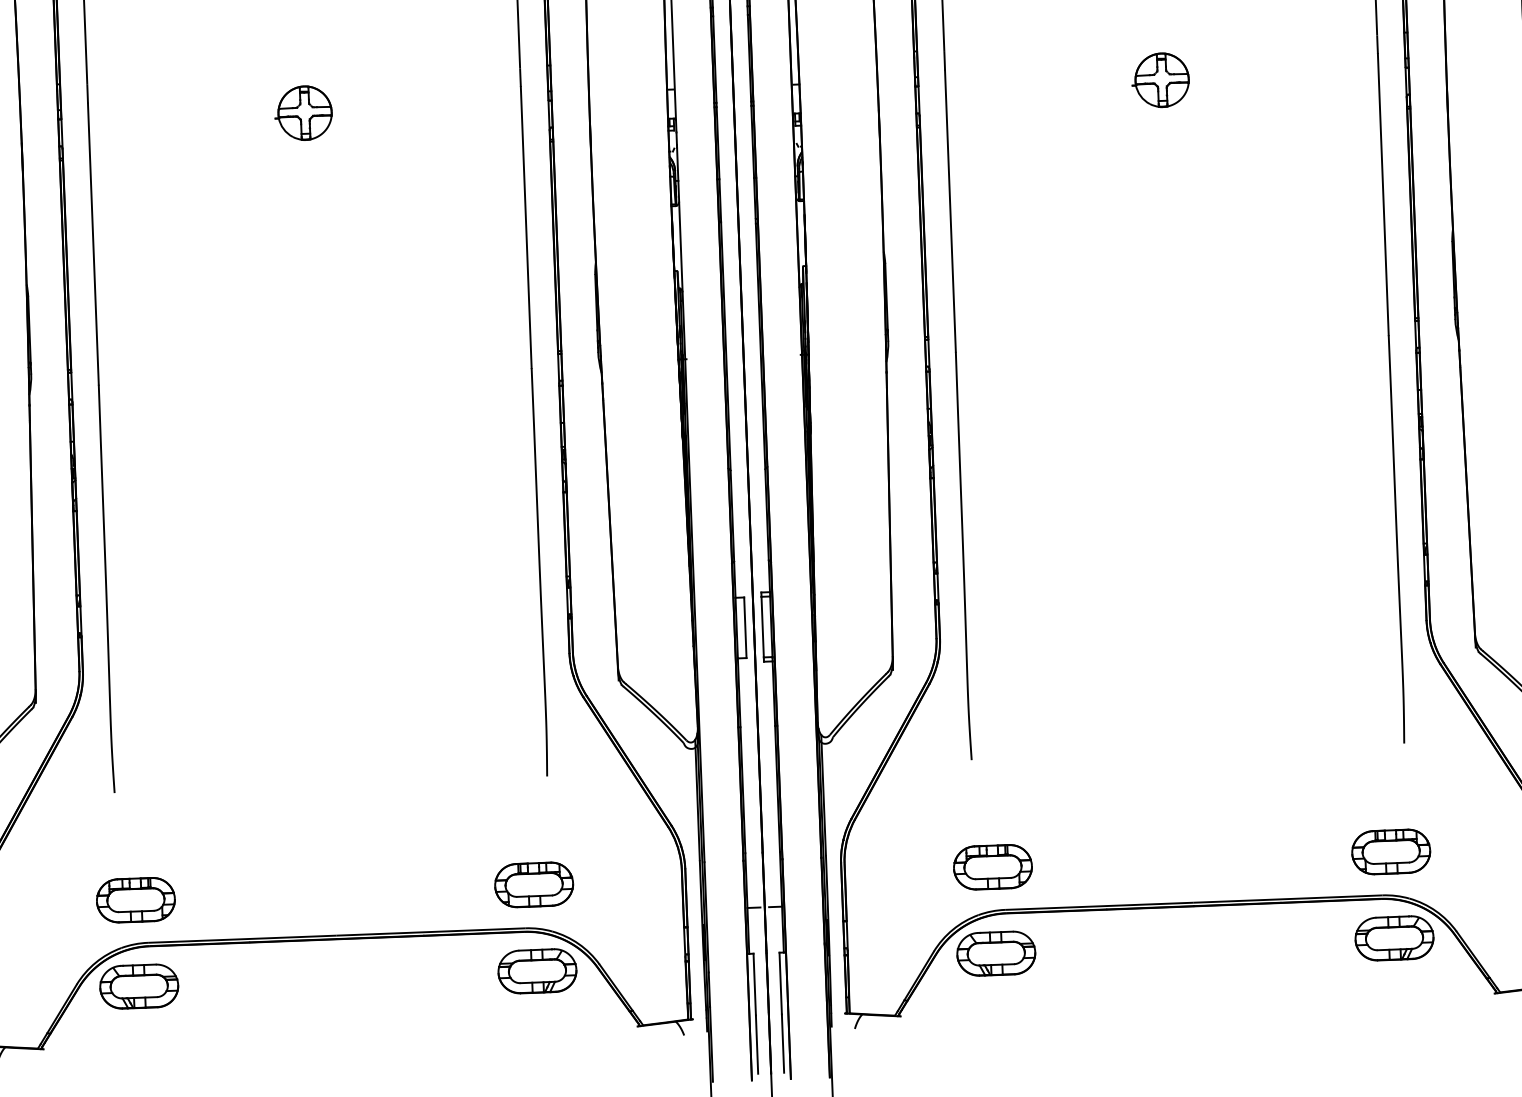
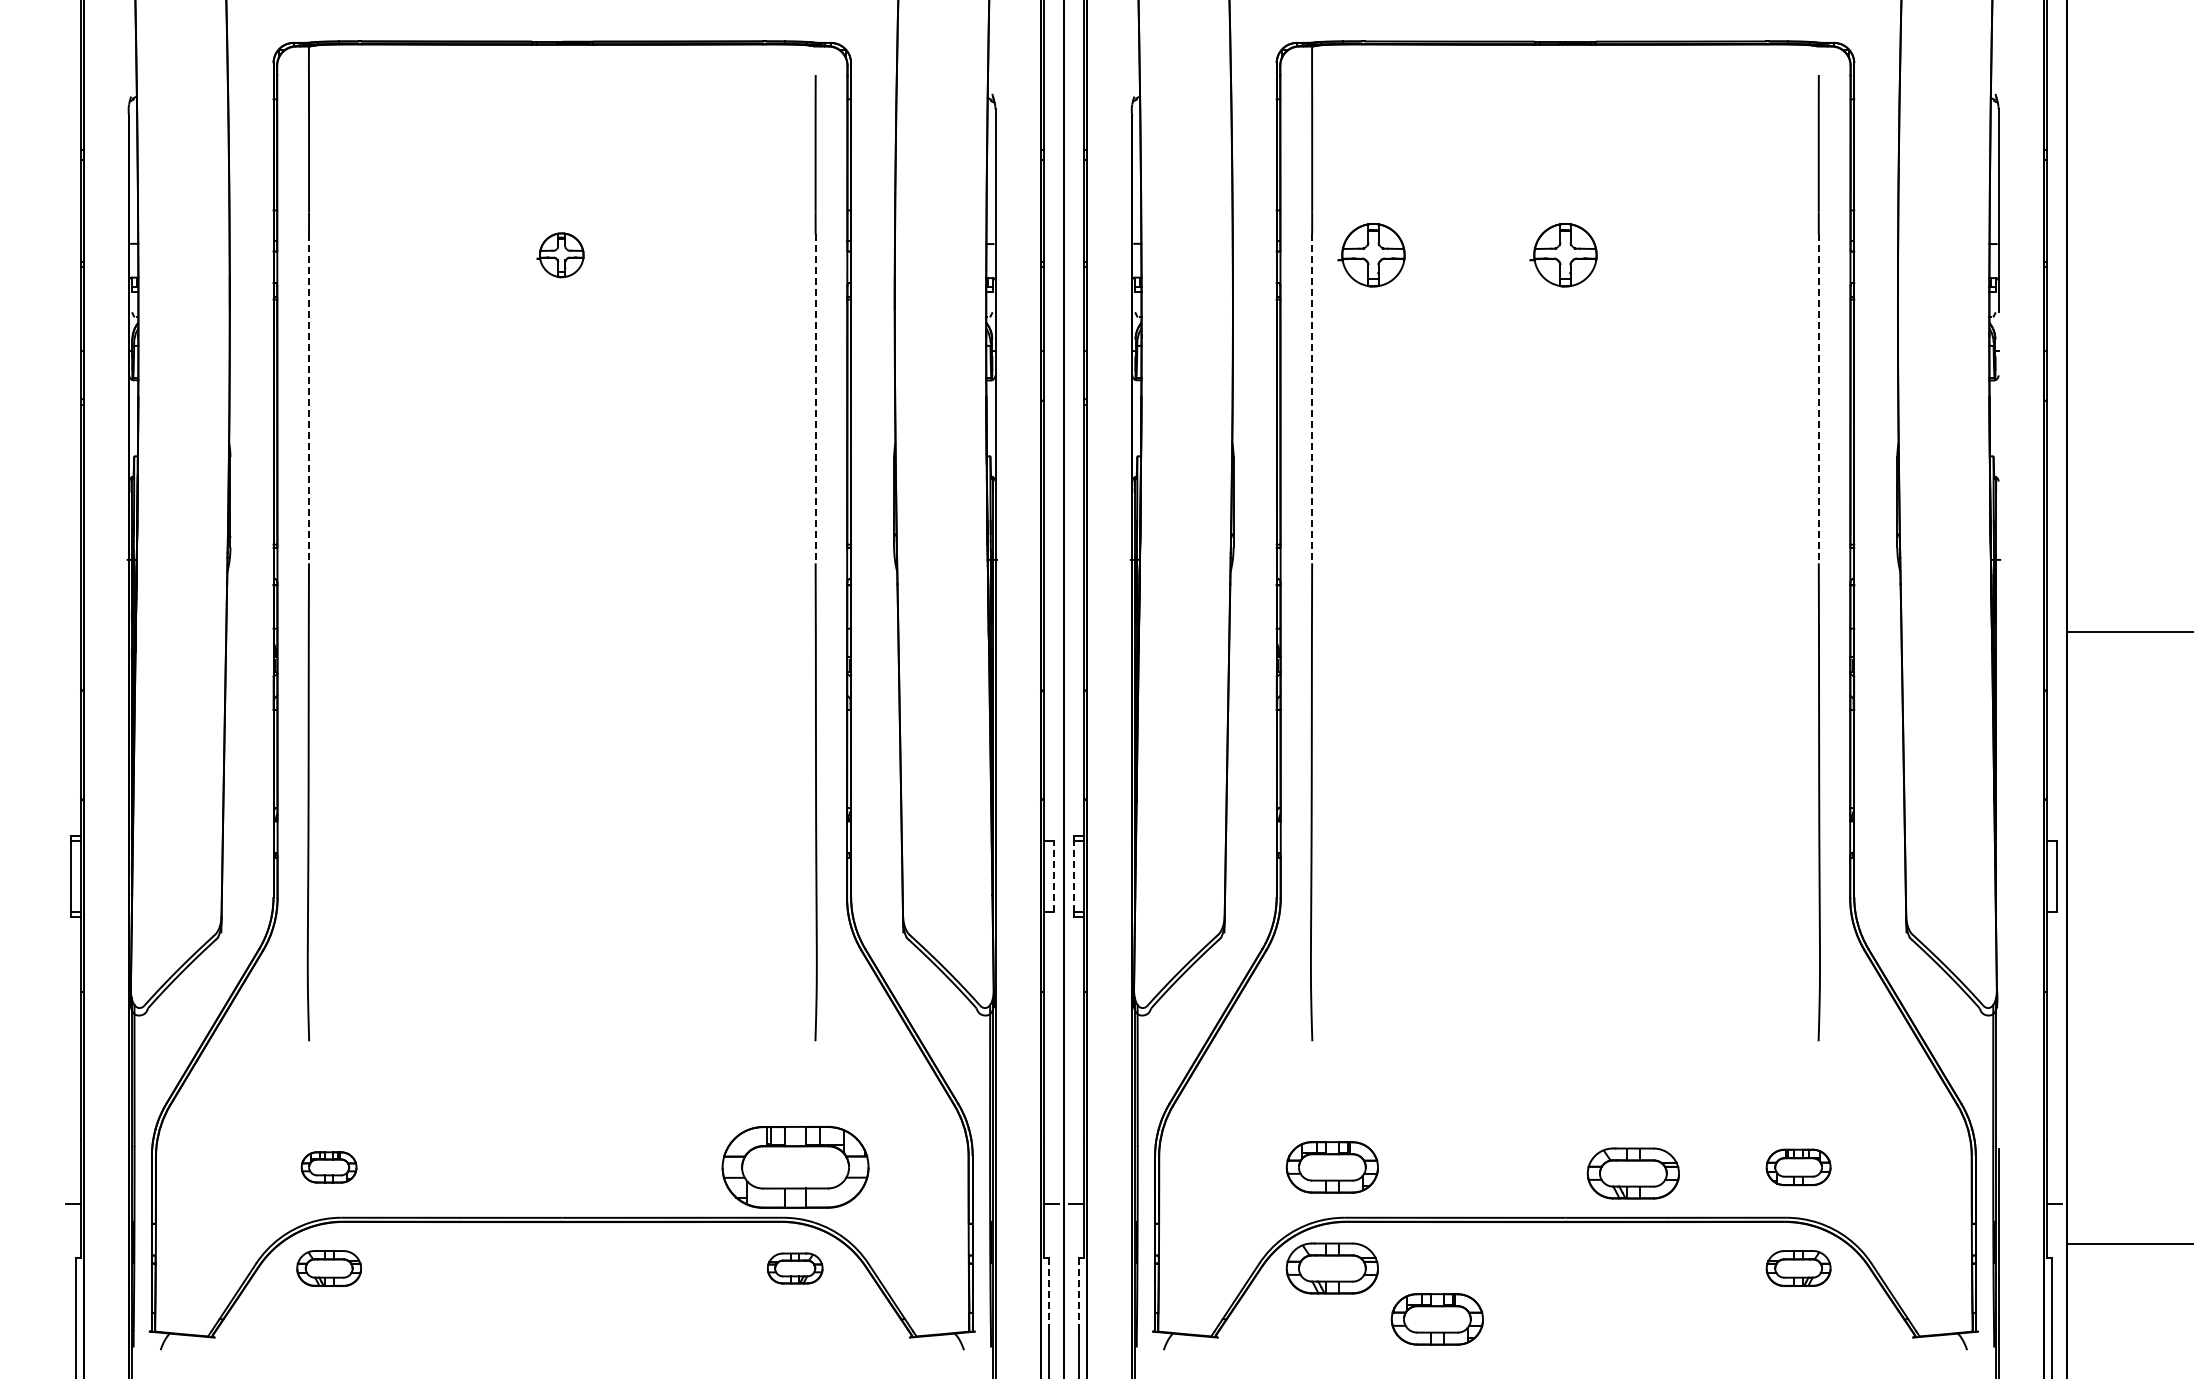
part: (996, 86) -> (1371, 255), added
part: (303, 113) -> (560, 255), size x0.7
line: (1383, 194) -> (1818, 398), solid -> dashed
line: (950, 210) -> (1312, 398), solid -> dashed
line: (526, 227) -> (815, 398), solid -> dashed
line: (92, 243) -> (308, 398), solid -> dashed
line: (763, 626) -> (1074, 875), solid -> dashed
line: (745, 627) -> (1053, 875), solid -> dashed
part: (1391, 852) -> (1798, 1167), size x0.7
part: (1249, 862) -> (1632, 1173), added
part: (533, 885) -> (794, 1167), size x1.6
part: (135, 900) -> (328, 1167), size x0.6
part: (1394, 938) -> (1798, 1268), size x0.7
part: (536, 971) -> (794, 1268), size x0.6
line: (781, 984) -> (1079, 1294), solid -> dashed
line: (754, 985) -> (1048, 1294), solid -> dashed
part: (138, 986) -> (328, 1268), size x0.7
part: (1086, 993) -> (1436, 1319), added

